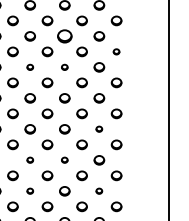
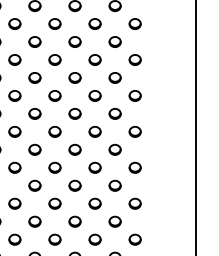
part: (64, 35) -> (74, 41), size x0.71
part: (116, 51) -> (134, 59), size x1.67
part: (29, 66) -> (34, 77), size x1.67
part: (64, 66) -> (74, 77), size x1.67
part: (98, 129) -> (114, 149), size x1.67
part: (29, 160) -> (34, 185), size x1.67
part: (64, 160) -> (74, 185), size x1.67
part: (29, 191) -> (34, 221), size x1.67
part: (98, 191) -> (114, 221), size x1.67

